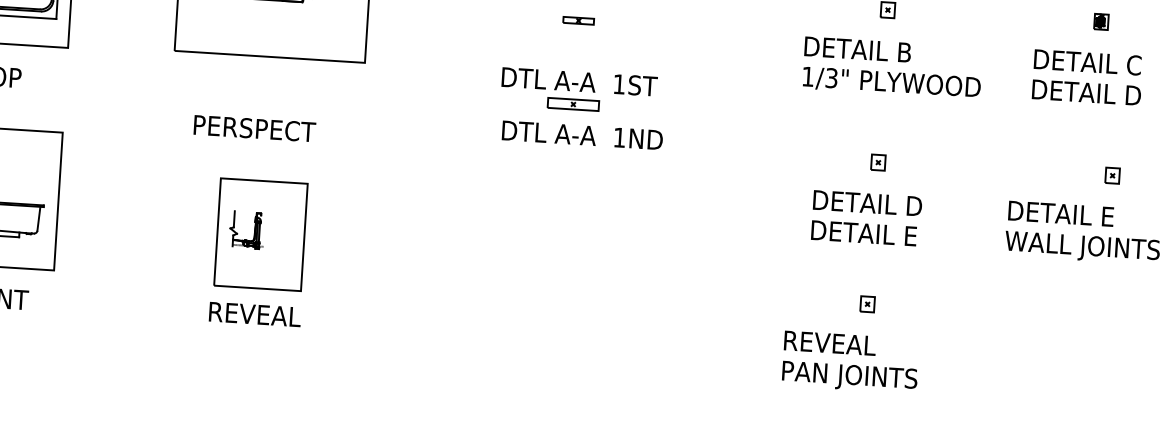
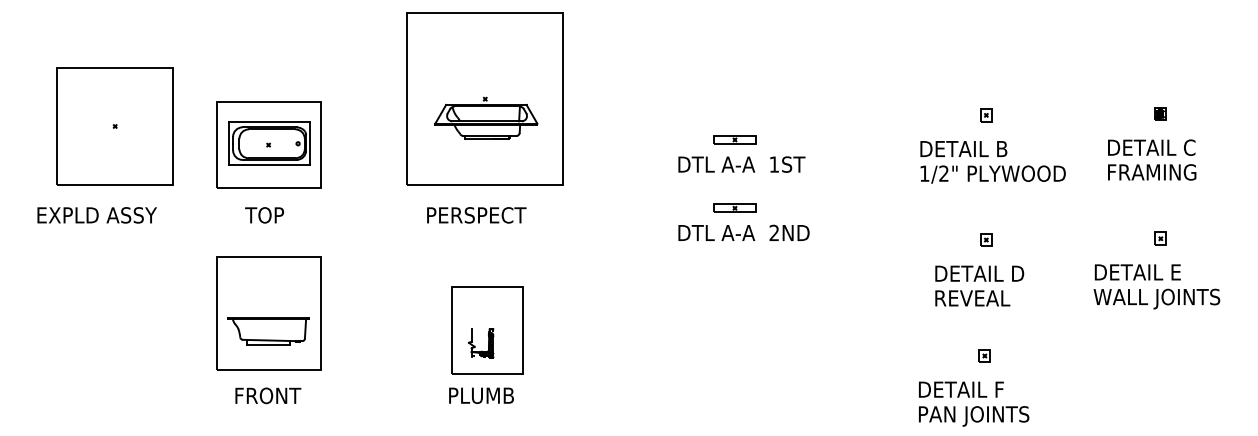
part: (578, 20) -> (734, 139), size x1.67
text: (831, 77) -> (943, 173), 1/3" -> 1/2"
text: (579, 81) -> (741, 164), moved
text: (1087, 92) -> (1153, 172), DETAIL D -> FRAMING
text: (254, 128) -> (476, 215), moved
text: (618, 137) -> (773, 232), 1ND -> 2ND
part: (1112, 175) -> (1160, 238), moved
part: (238, 233) -> (475, 346), moved
text: (865, 233) -> (979, 298), DETAIL E -> REVEAL
text: (256, 314) -> (487, 395), REVEAL -> PLUMB
text: (836, 343) -> (961, 389), REVEAL -> DETAIL F

